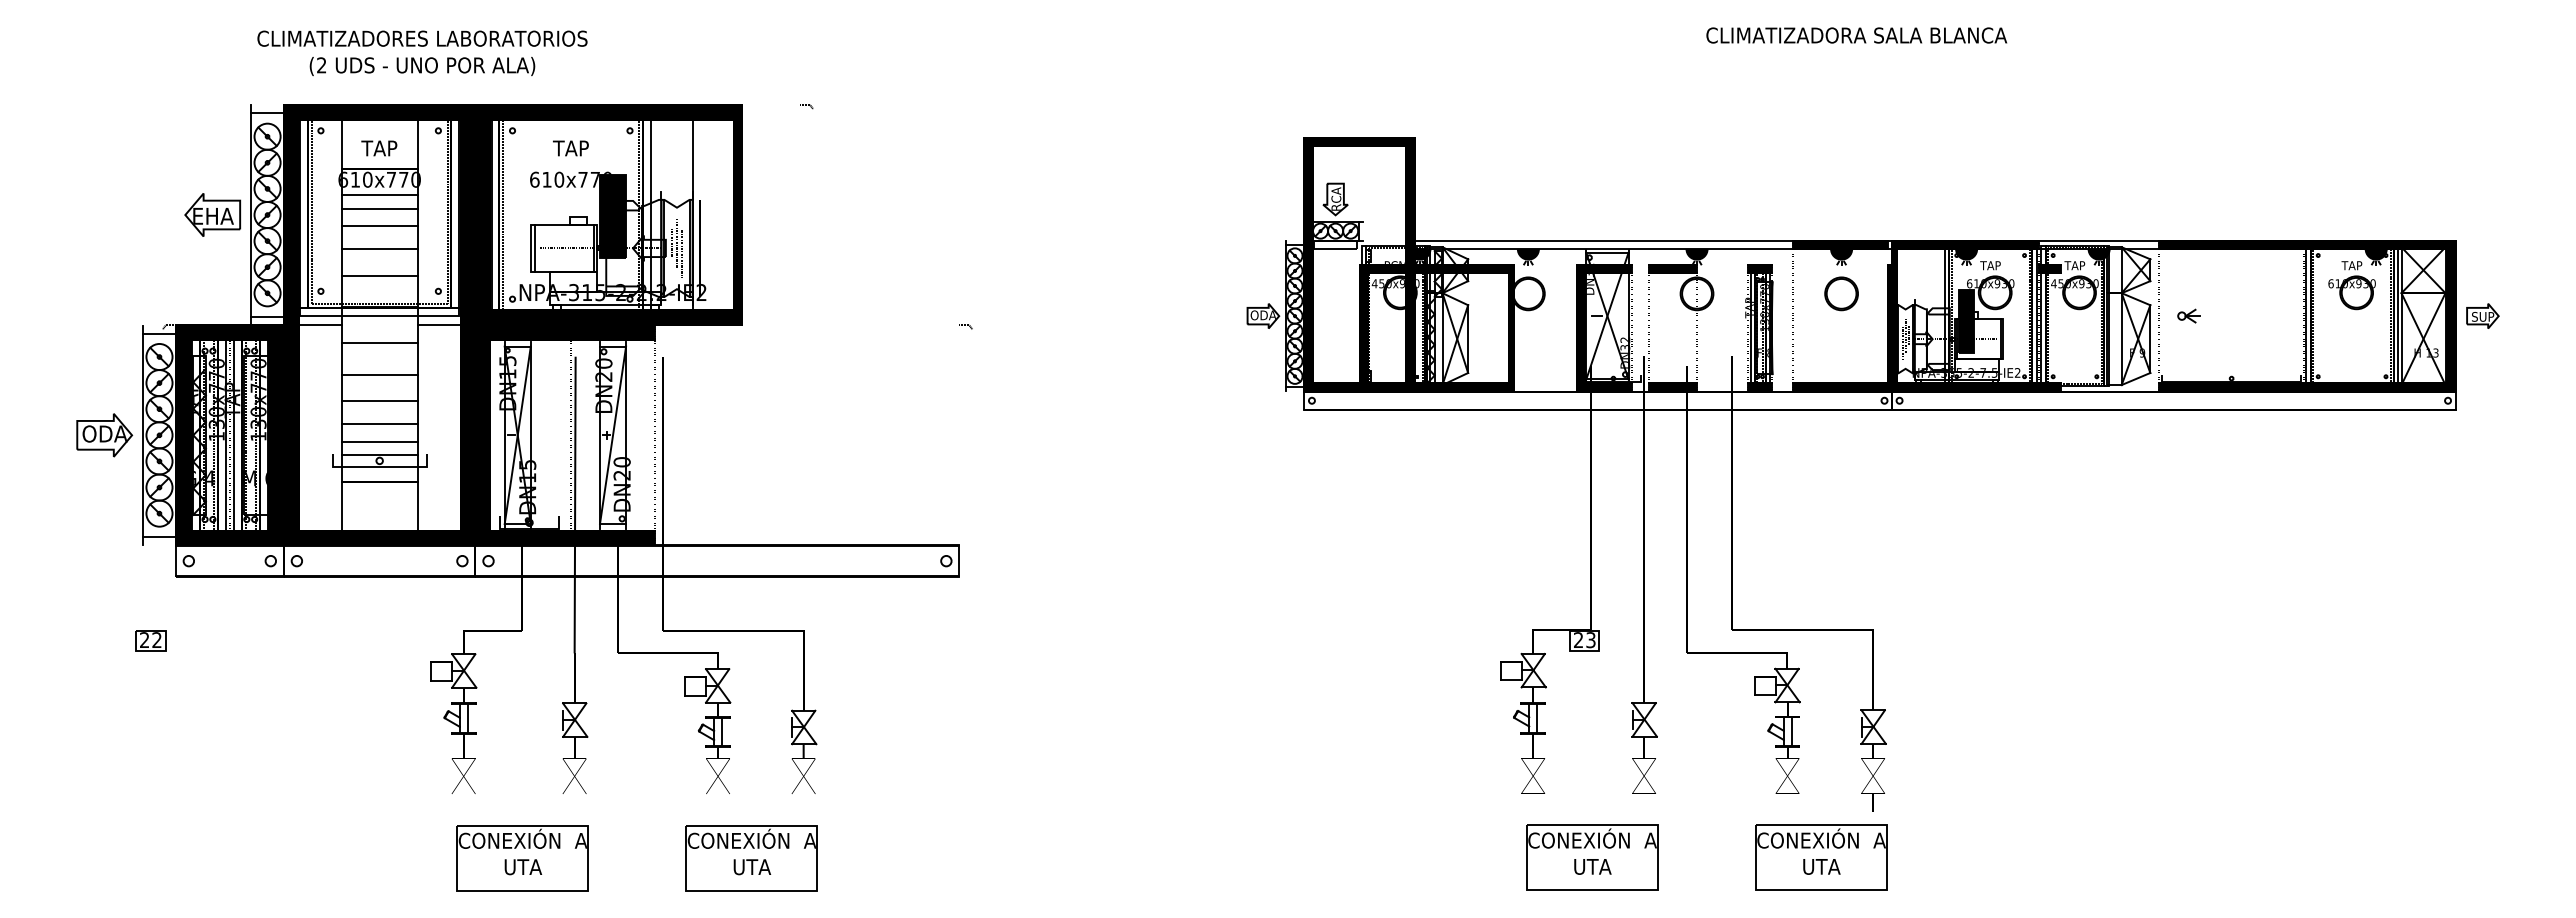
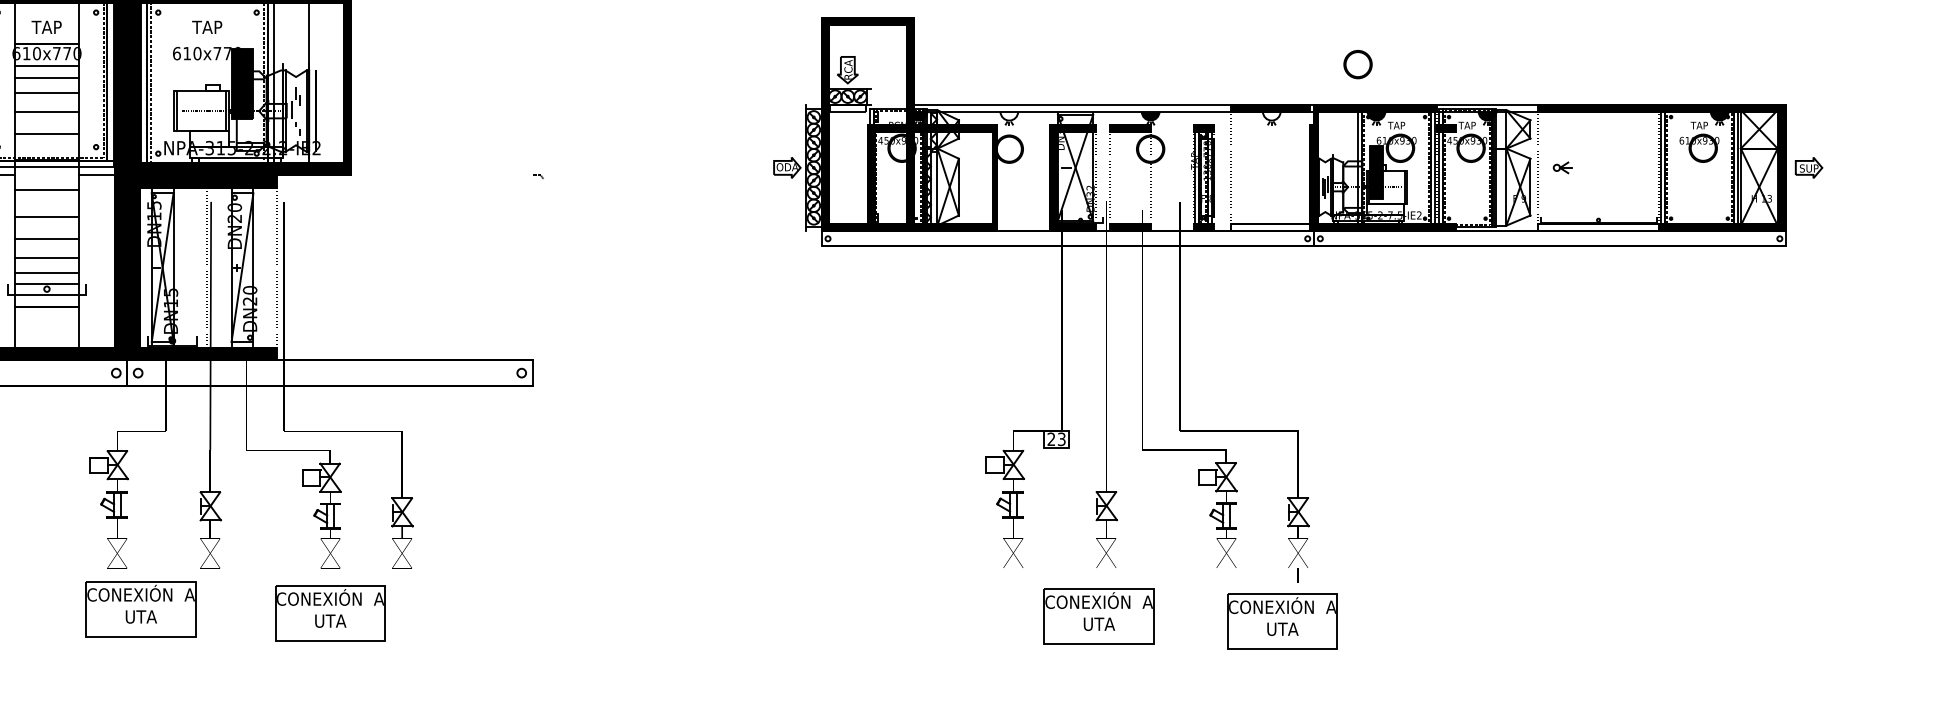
fill: (1527, 254) -> (1008, 116), removed
fill: (1841, 254) -> (1271, 116), removed
part: (1841, 293) -> (1357, 64), moved
fill: (1840, 387) -> (1270, 227), removed
fill: (2231, 387) -> (1598, 227), removed
part: (1592, 857) -> (1099, 616), moved
part: (1821, 857) -> (1282, 621), moved
part: (522, 858) -> (140, 609), moved
part: (751, 858) -> (330, 613), moved

